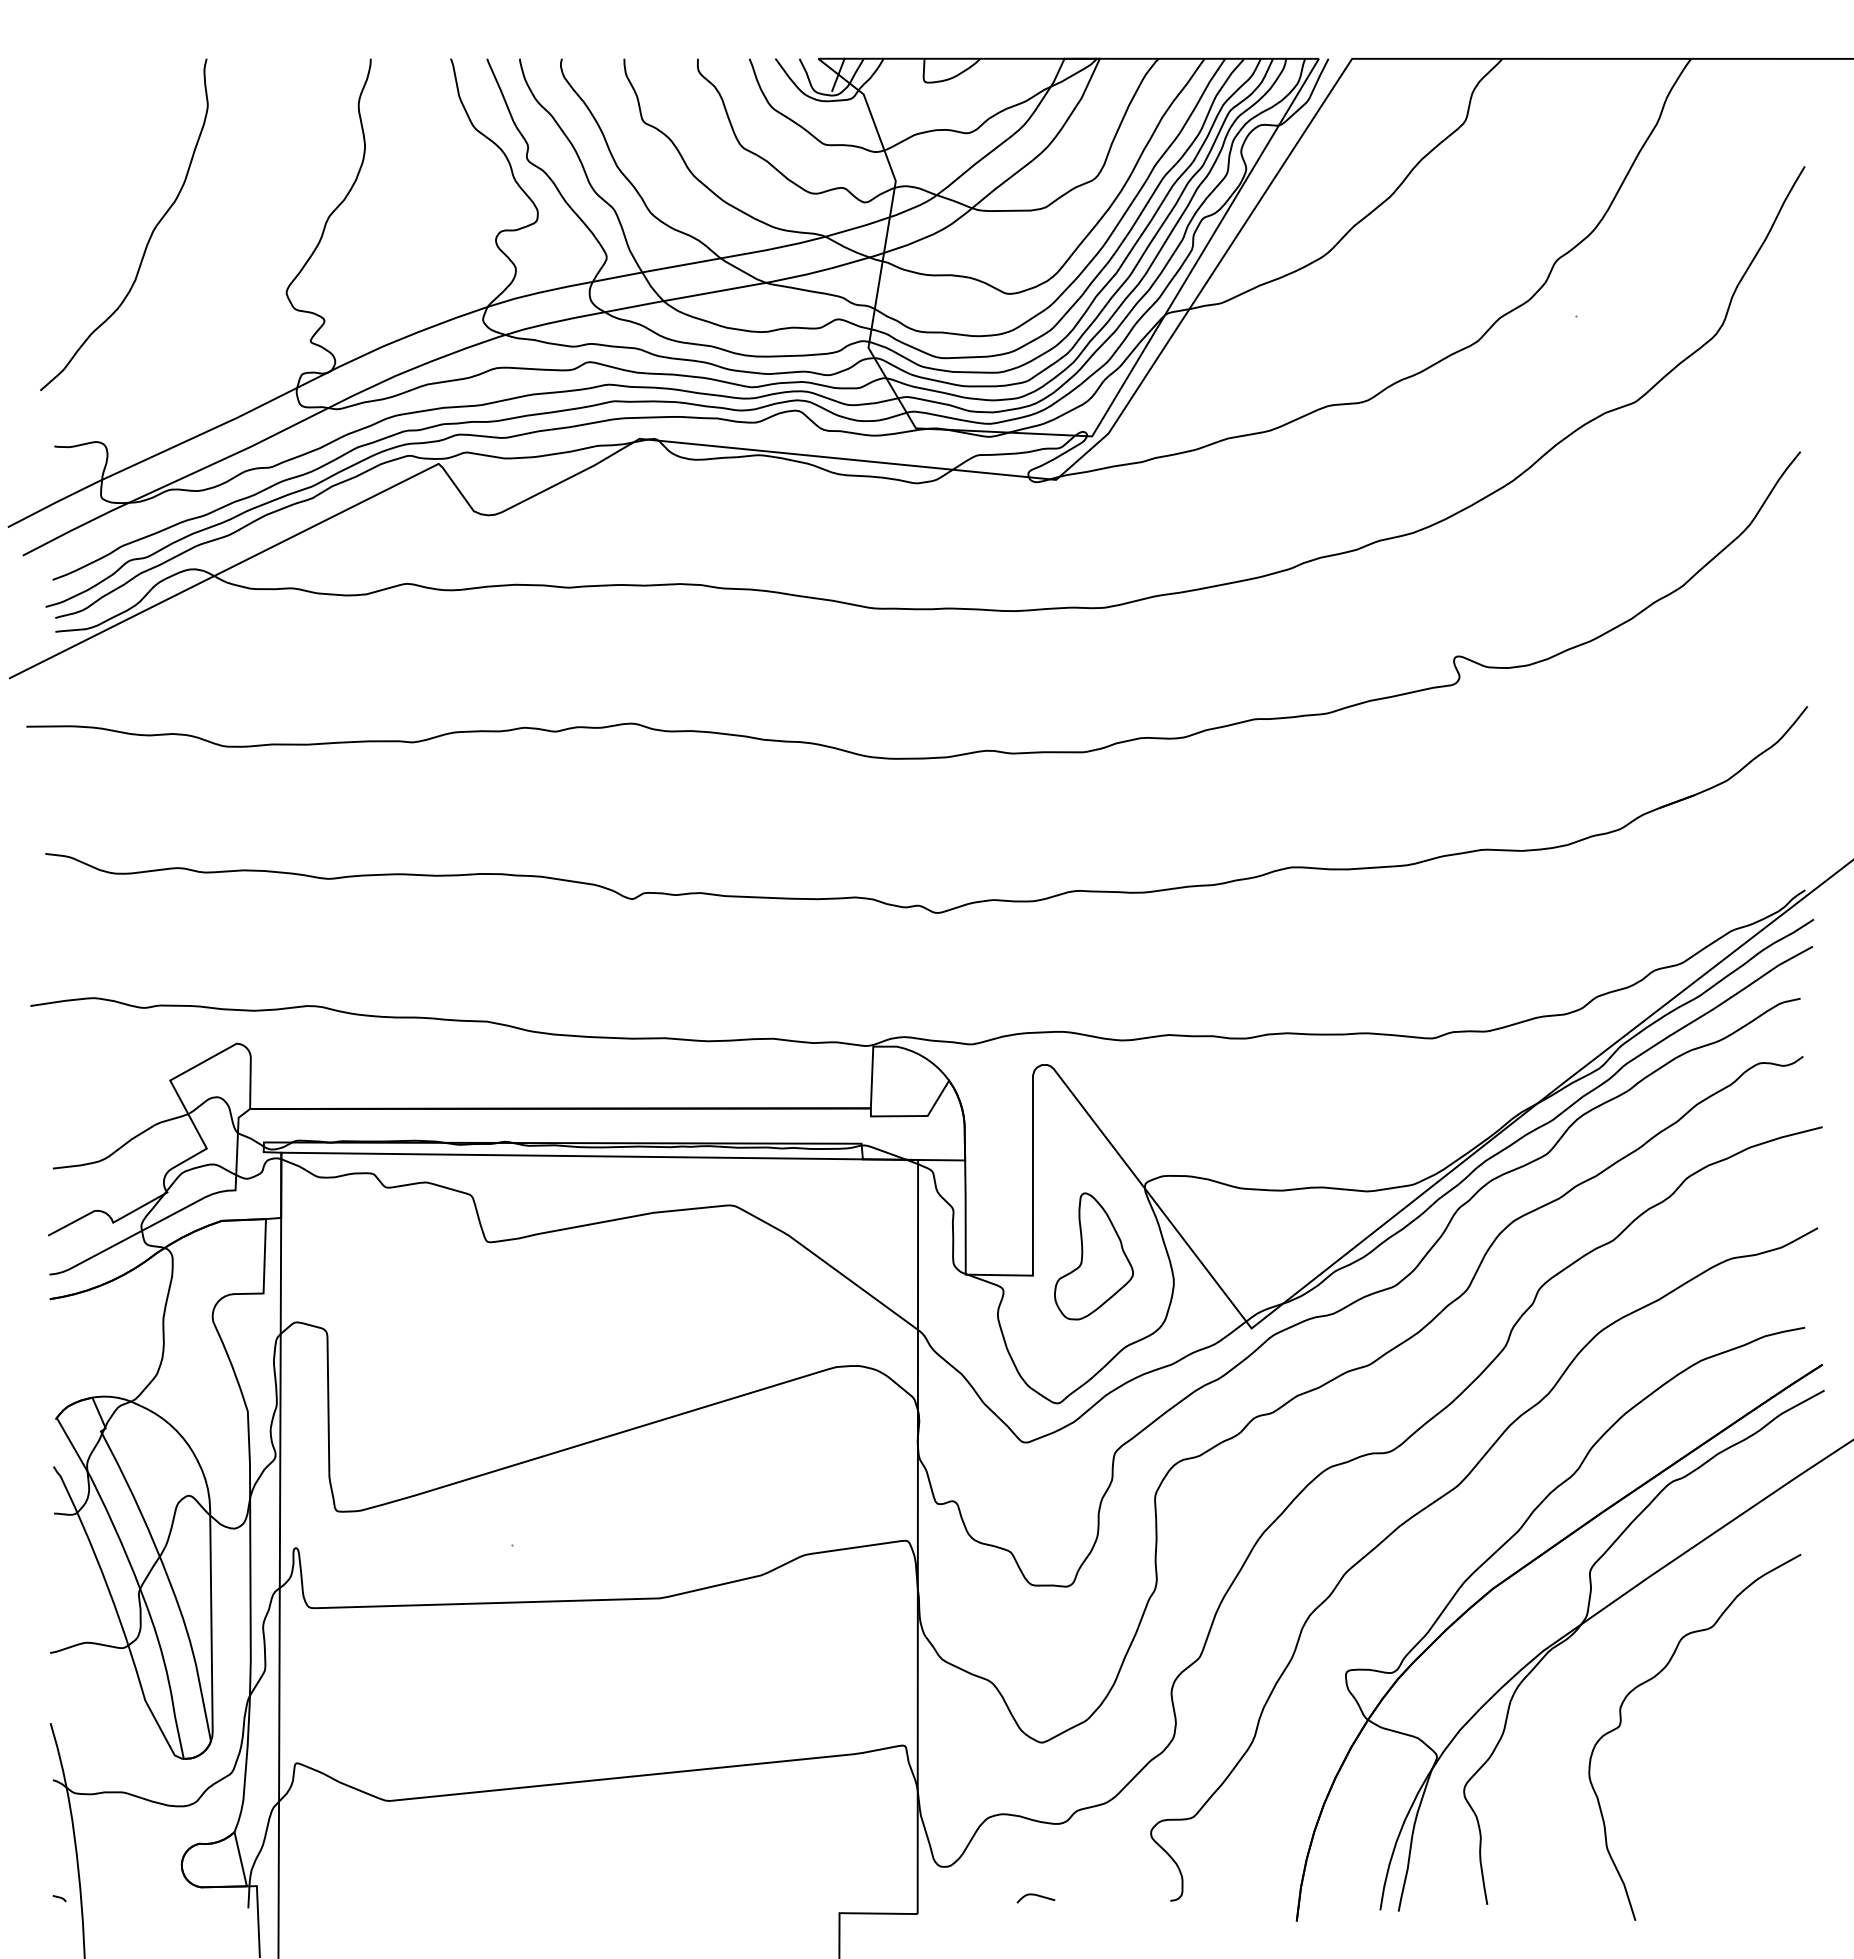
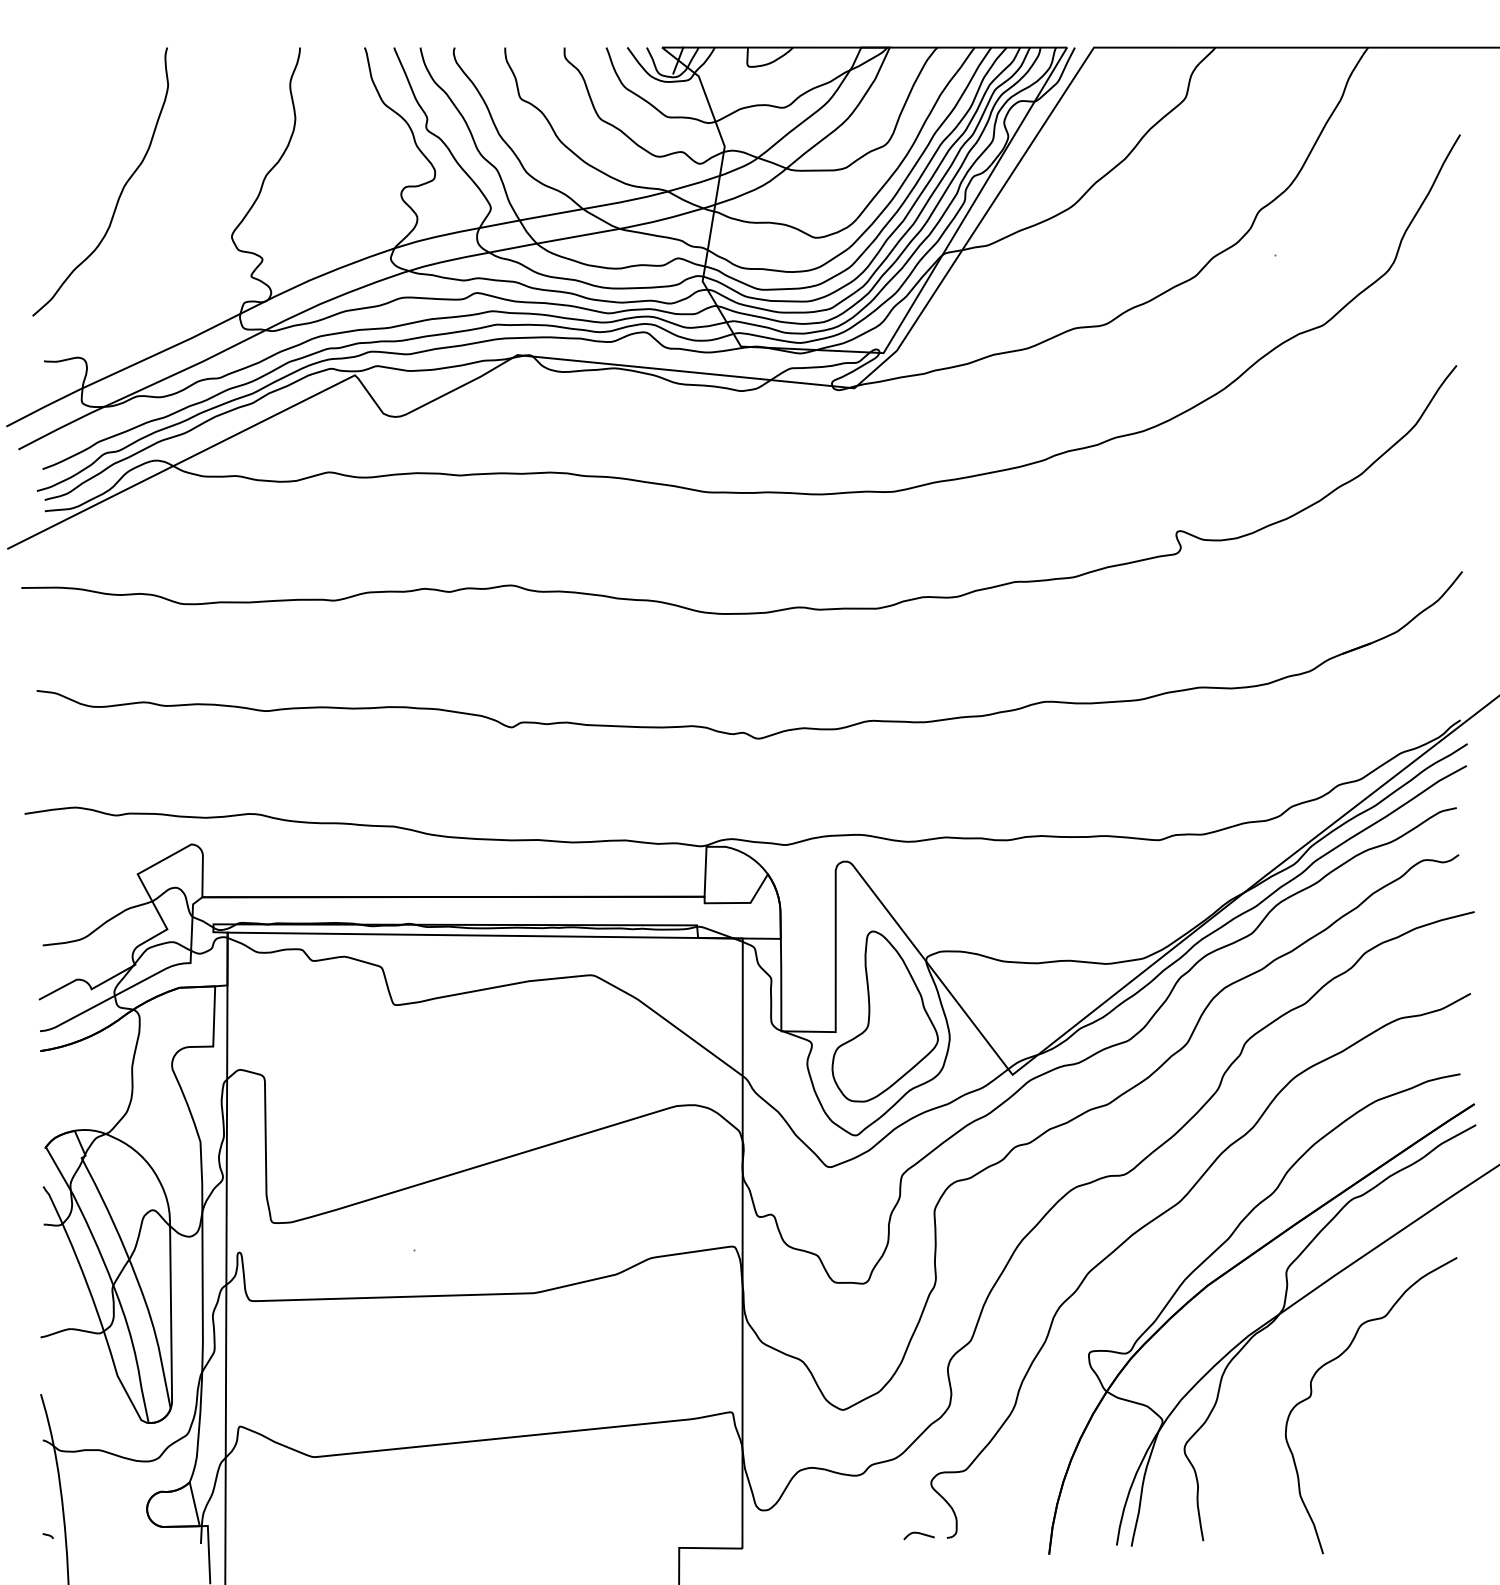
part: (1093, 1256) -> (884, 1016), size x1.67
curve: (1036, 1896) -> (919, 1534), moved

